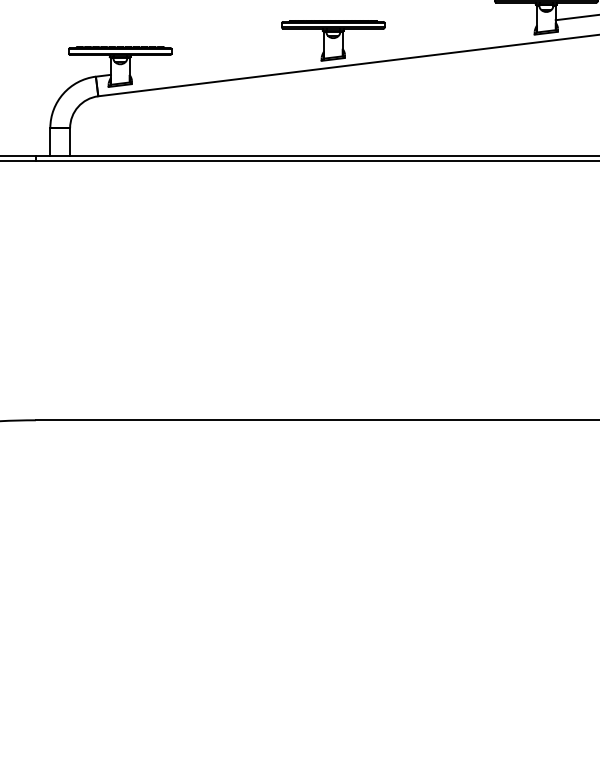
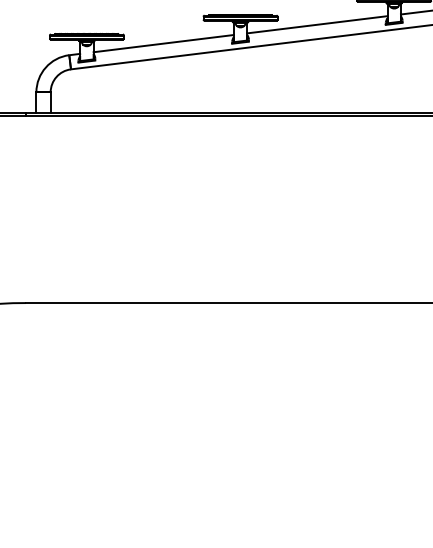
line: (439, 34) -> (317, 24), added
line: (226, 60) -> (163, 43), added

